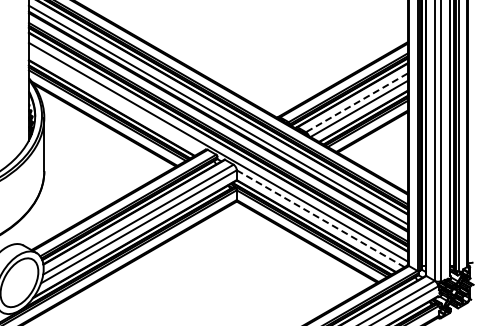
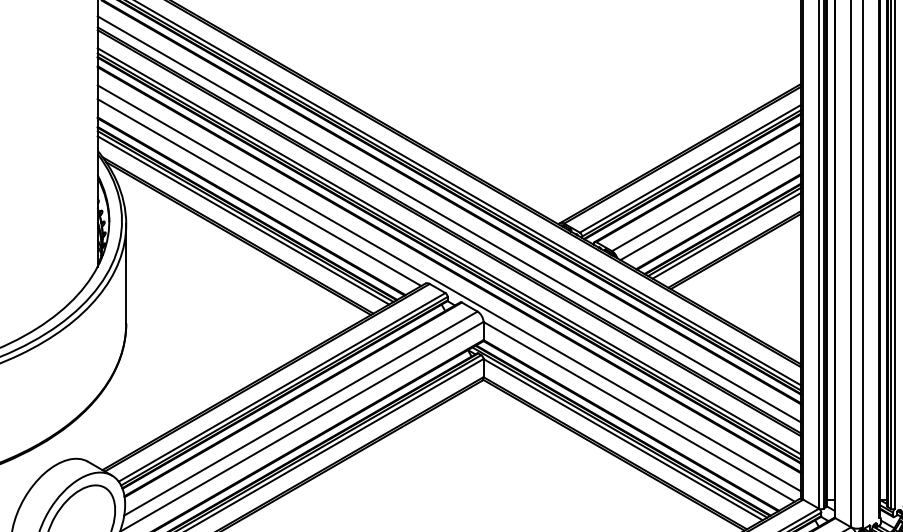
line: (115, 100) -> (258, 192), added
line: (356, 102) -> (705, 196), dashed -> solid
line: (320, 218) -> (638, 411), dashed -> solid

